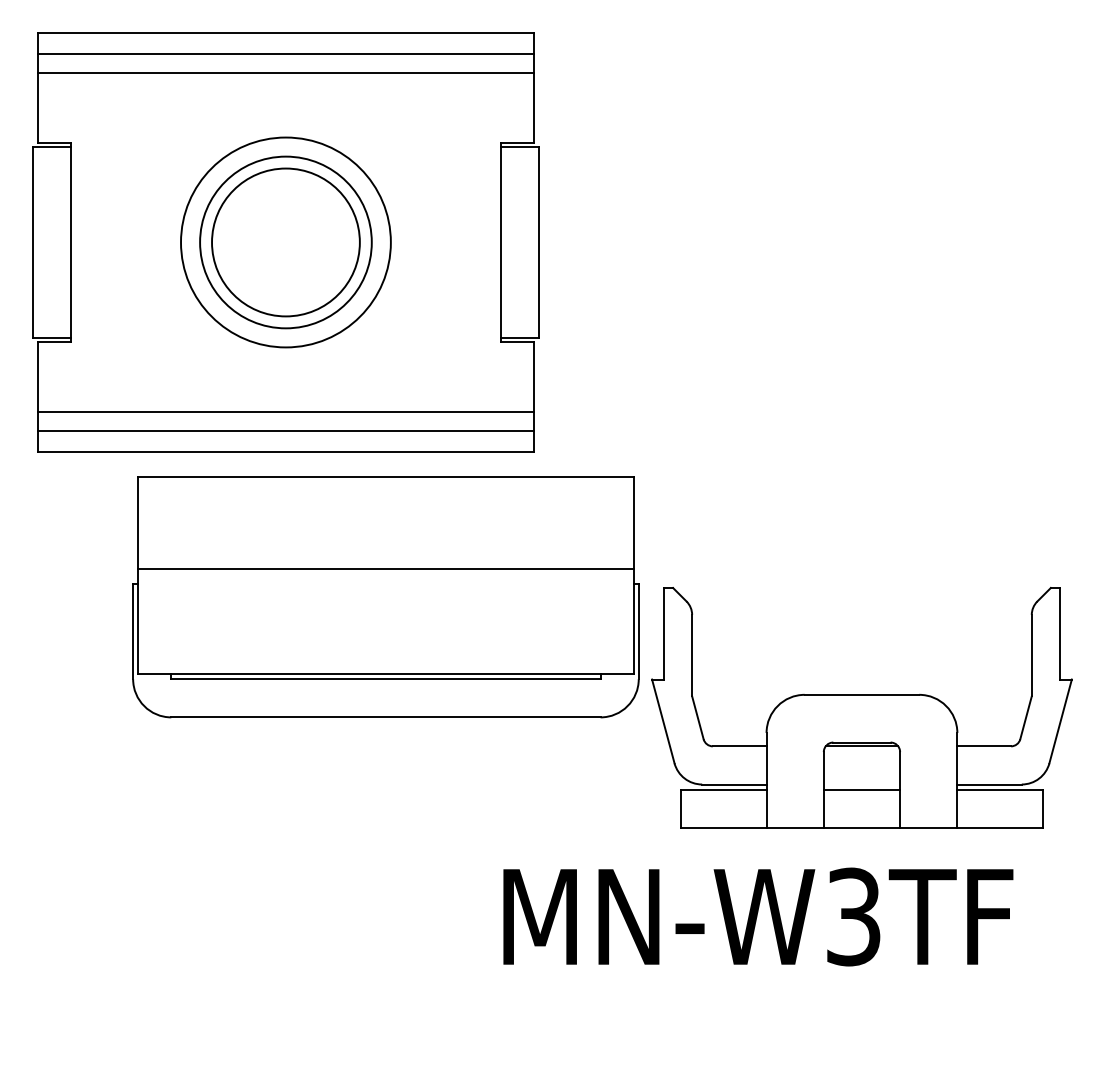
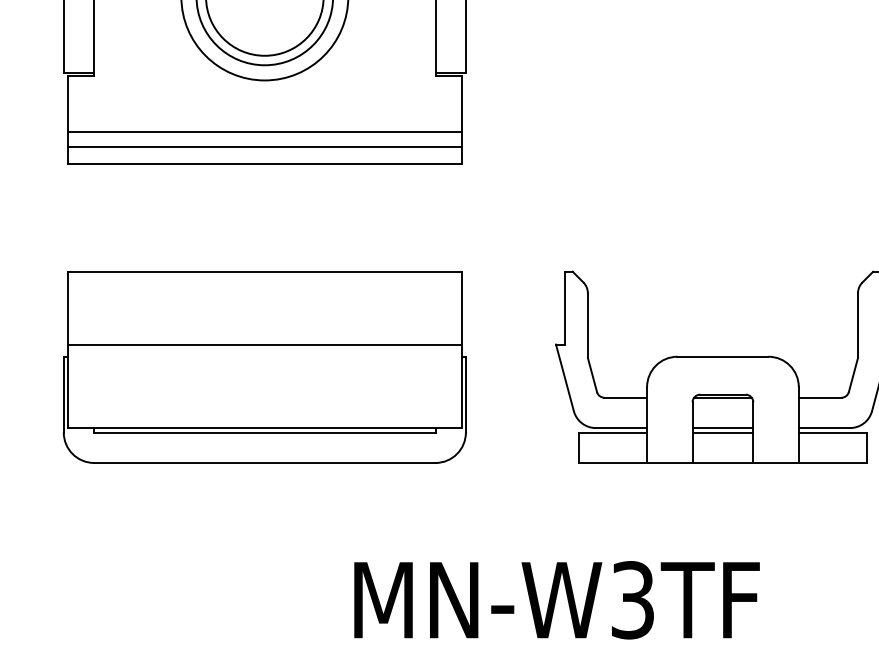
part: (385, 597) -> (264, 367), moved
line: (861, 784) -> (722, 428), added
text: (758, 916) -> (557, 599), moved

